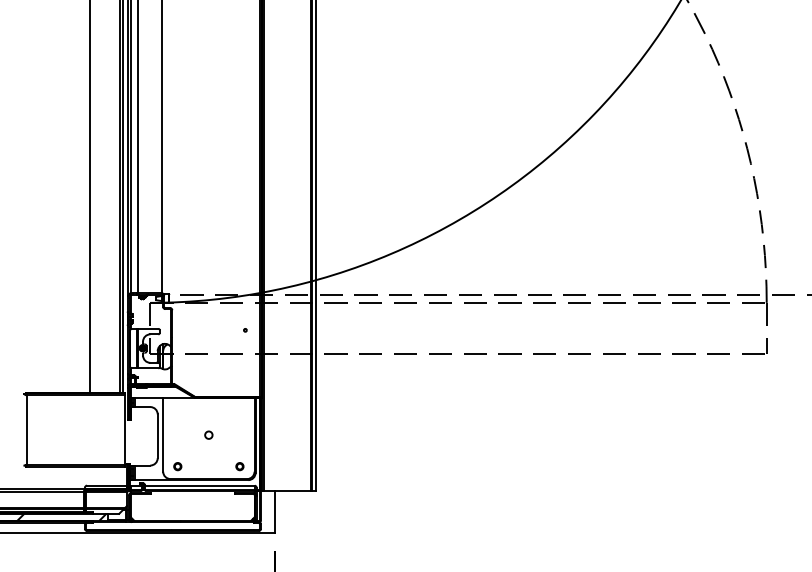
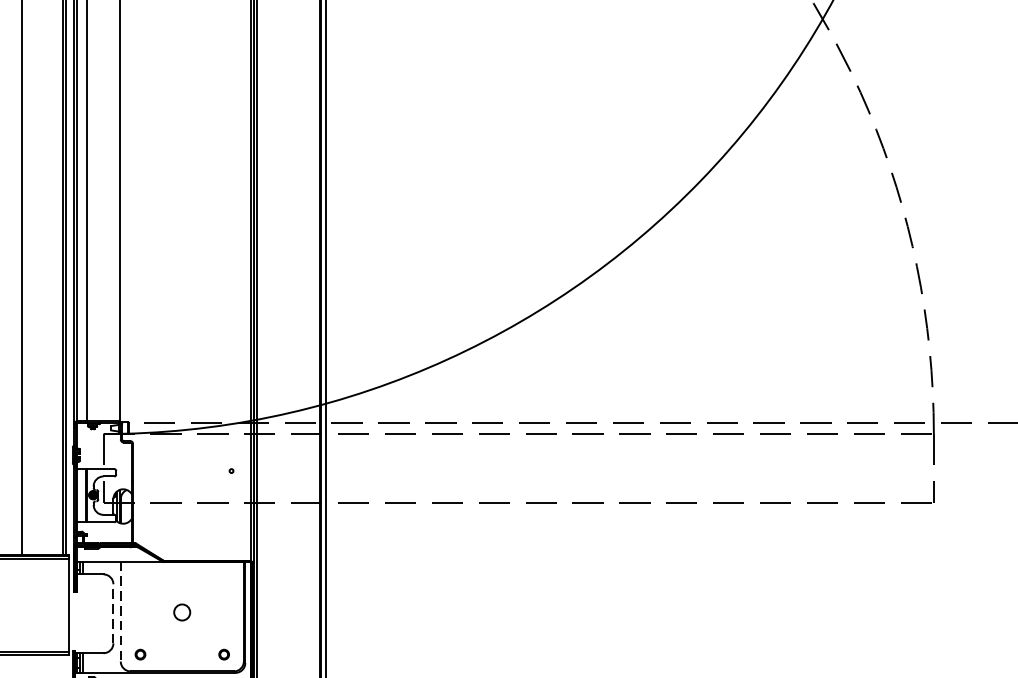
circle: (208, 434) -> (181, 611), size x1.6
line: (163, 435) -> (121, 612), solid -> dashed
line: (157, 436) -> (113, 614), solid -> dashed

